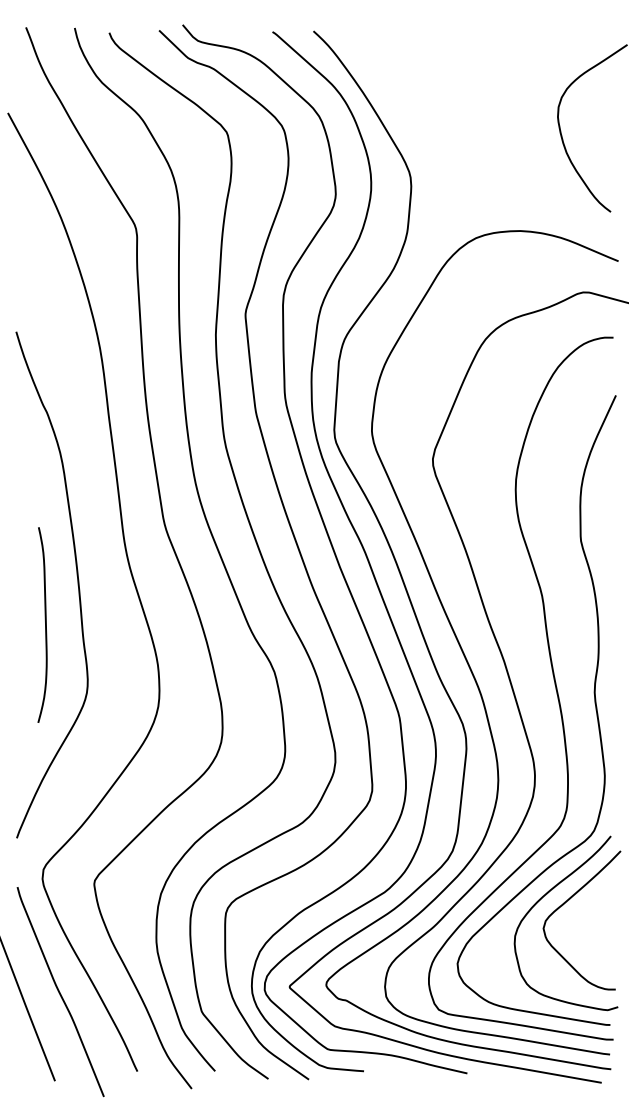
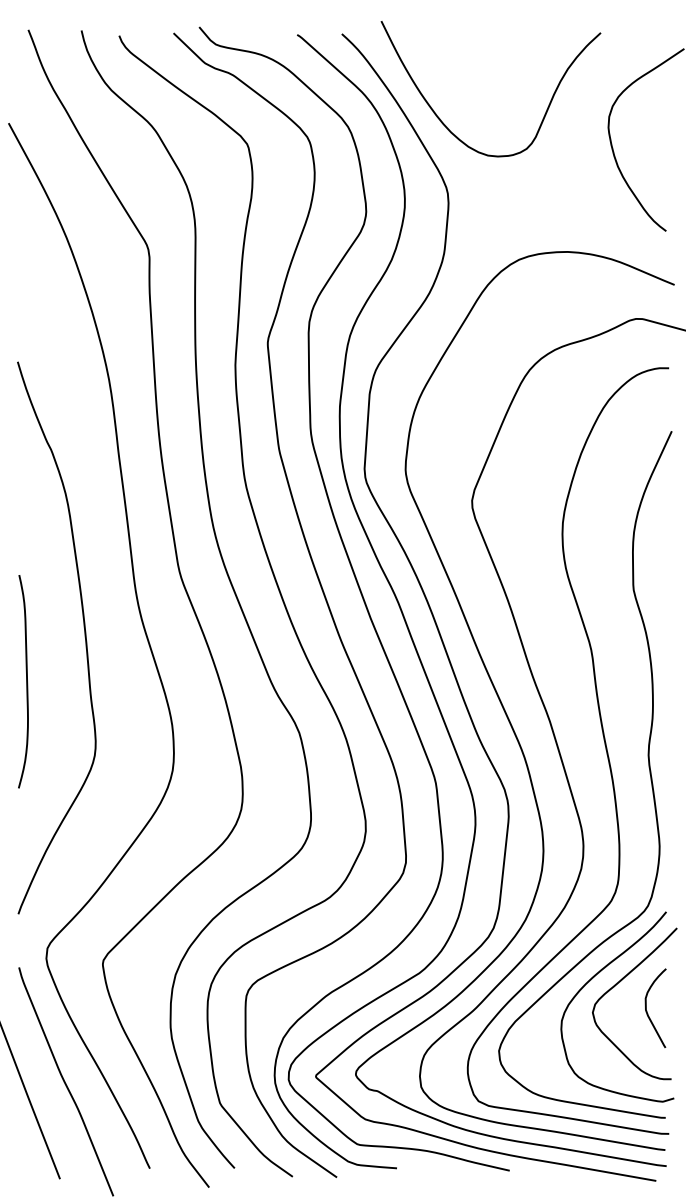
curve: (409, 115) -> (446, 125), added
curve: (45, 624) -> (26, 681), moved
curve: (593, 926) -> (647, 1010), added

